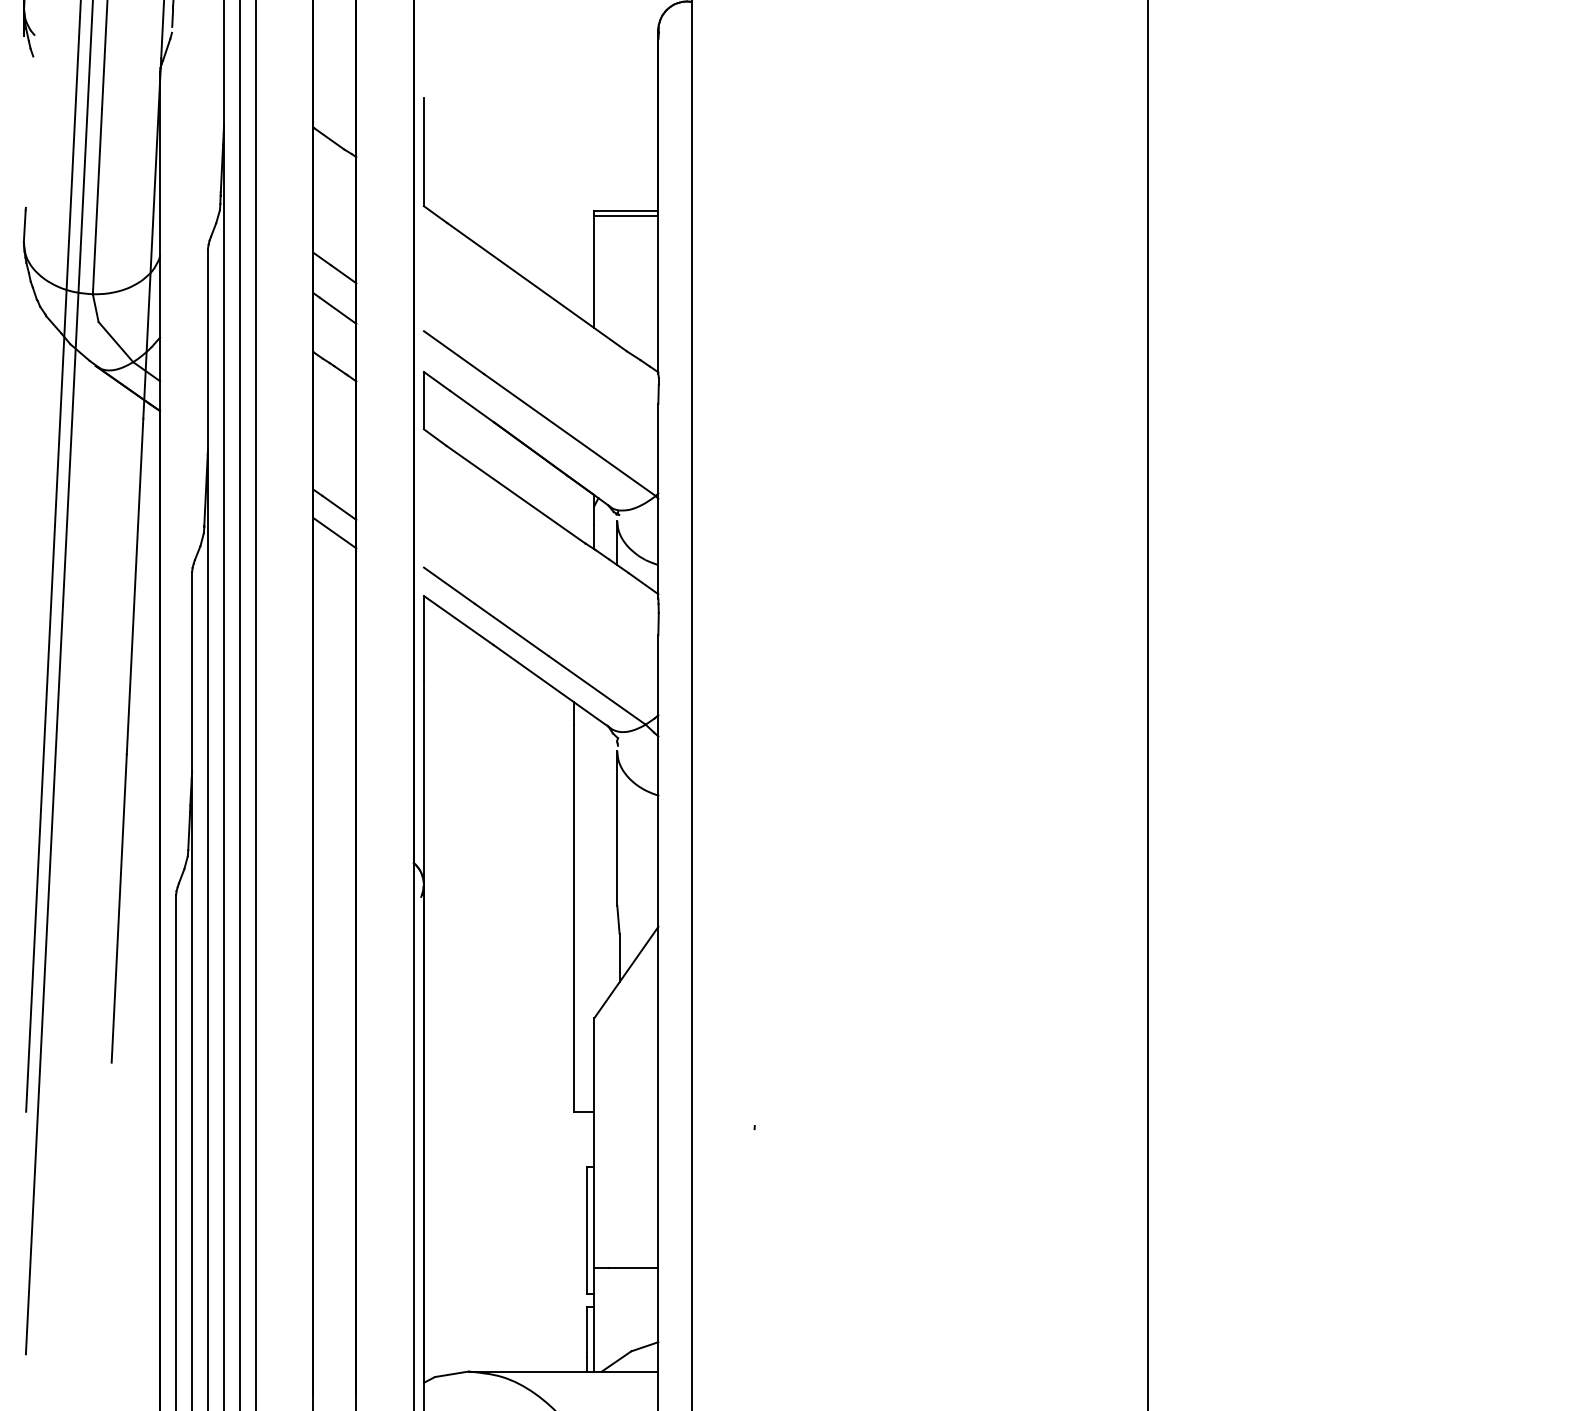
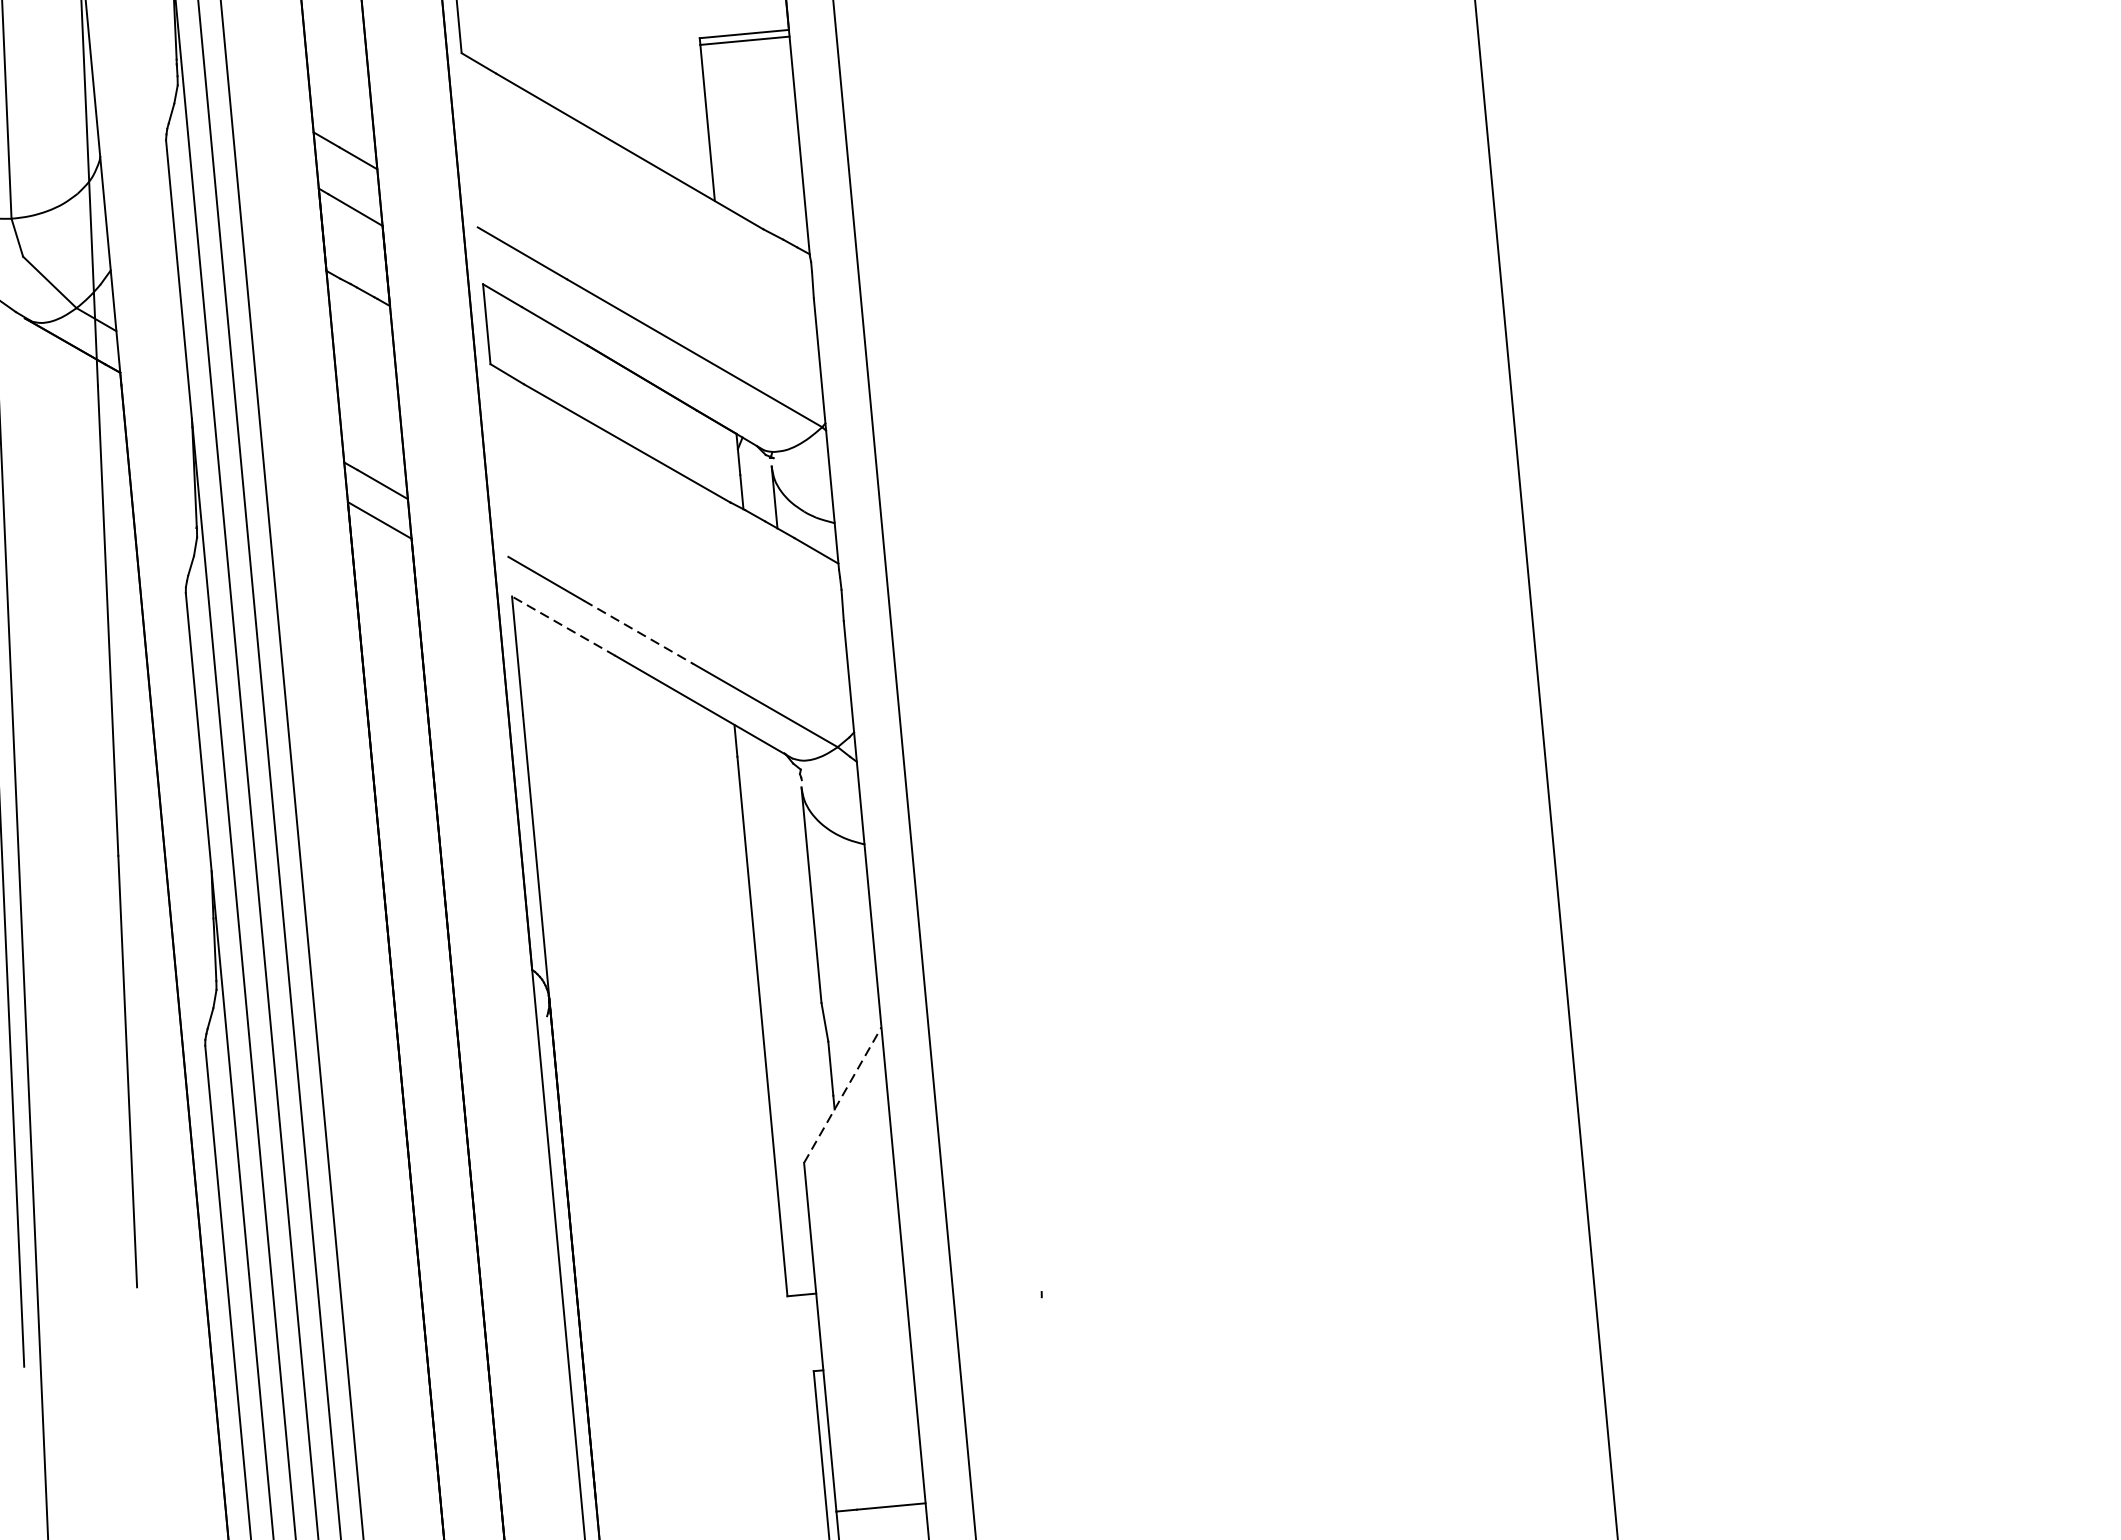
line: (458, 620) -> (563, 626), solid -> dashed
line: (512, 630) -> (639, 633), solid -> dashed
line: (626, 972) -> (842, 1095), solid -> dashed

